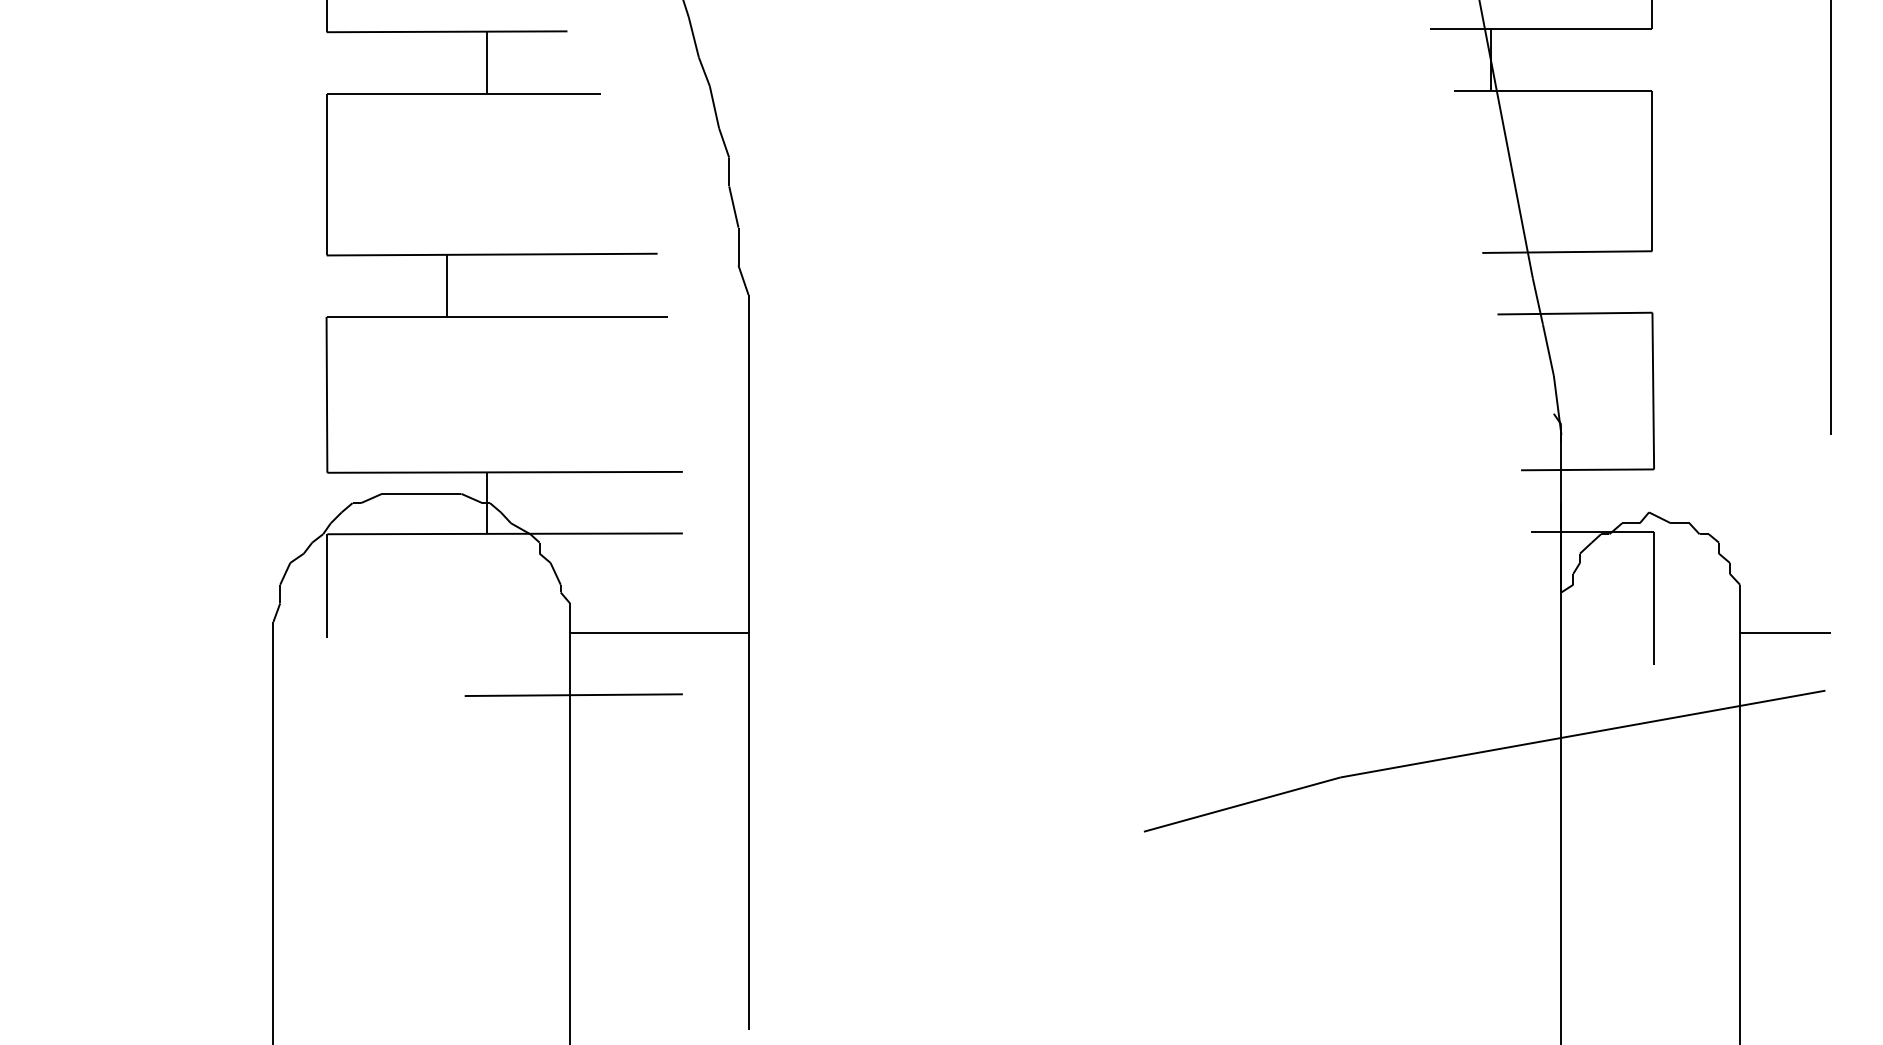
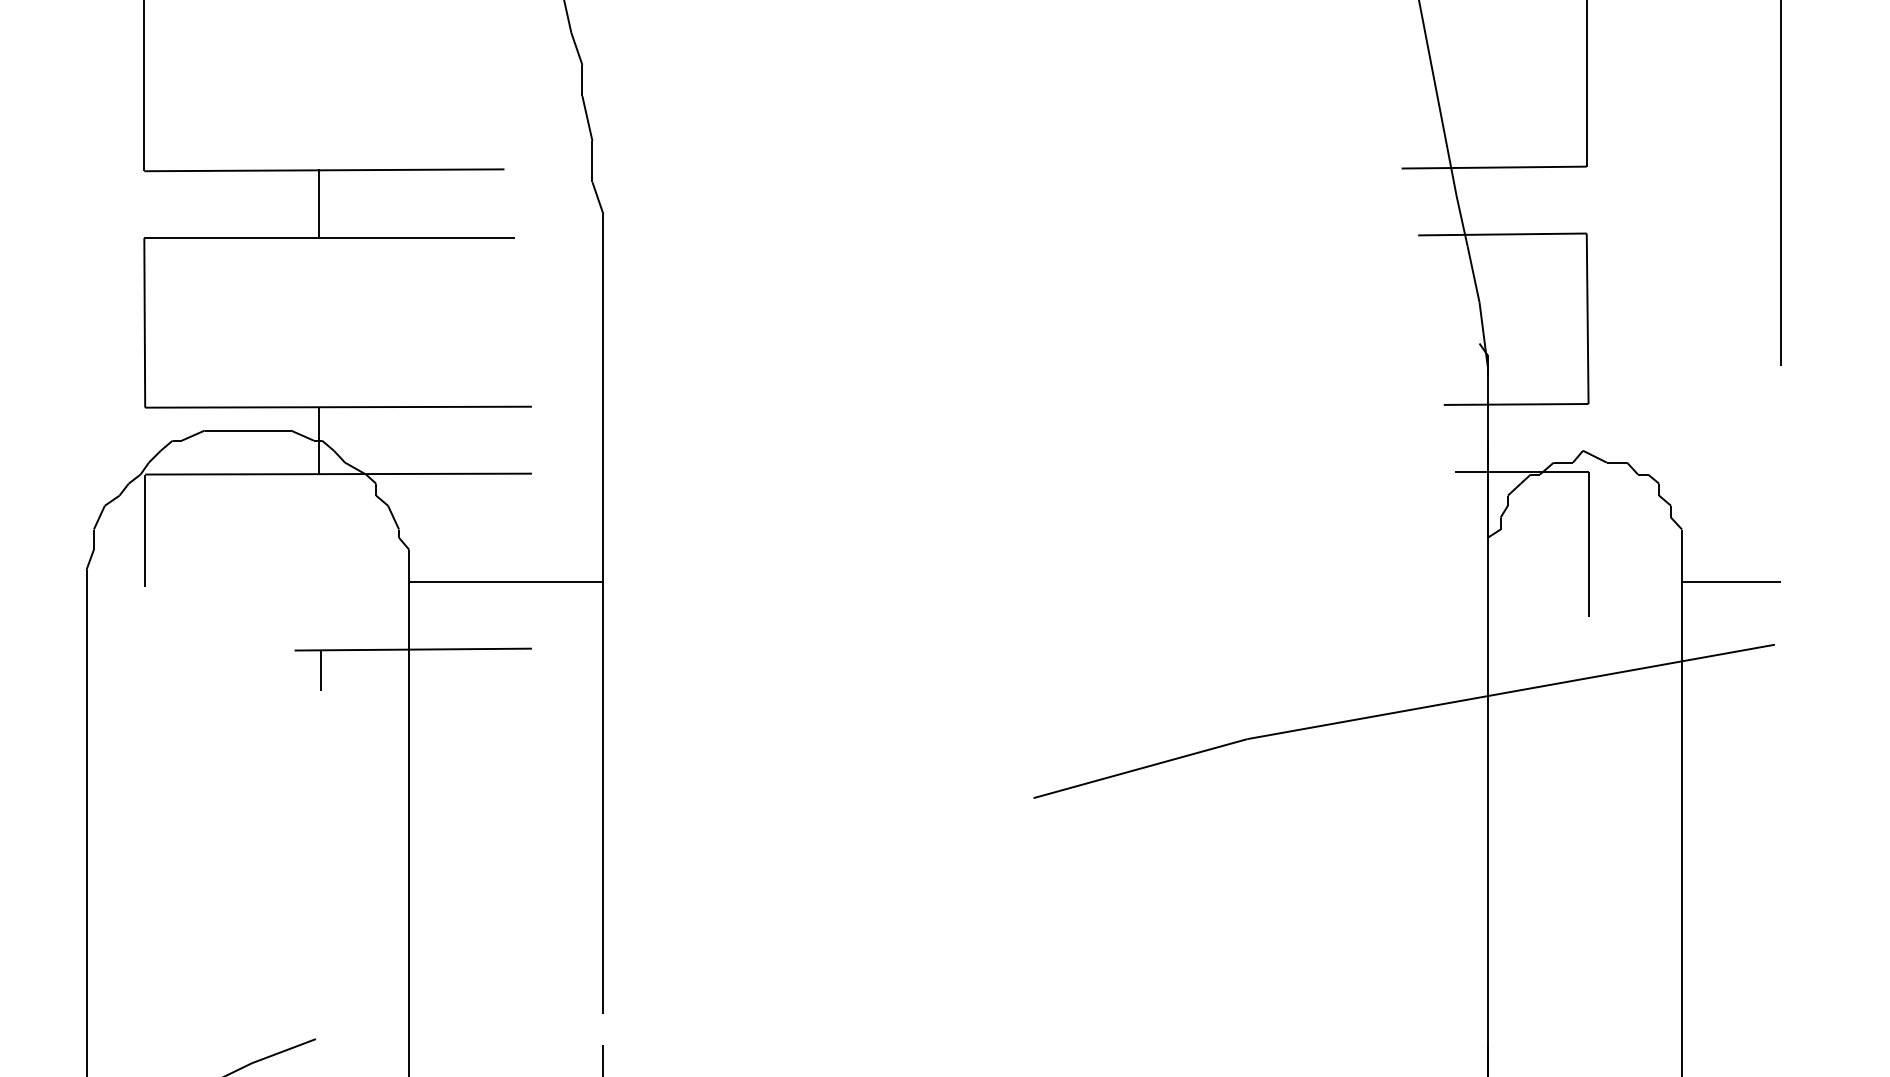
line: (447, 284) -> (319, 202), moved
line: (489, 714) -> (321, 670), added

